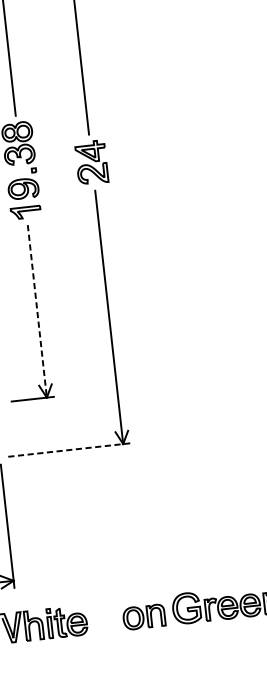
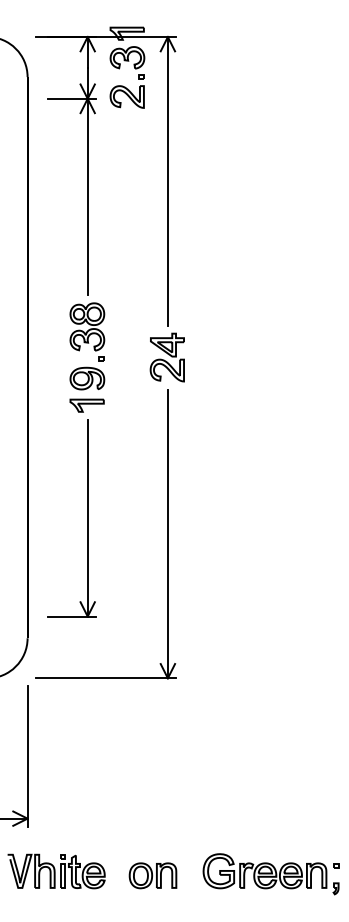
line: (37, 311) -> (87, 518), dashed -> solid
line: (68, 450) -> (105, 678), dashed -> solid
part: (143, 616) -> (152, 875), moved

